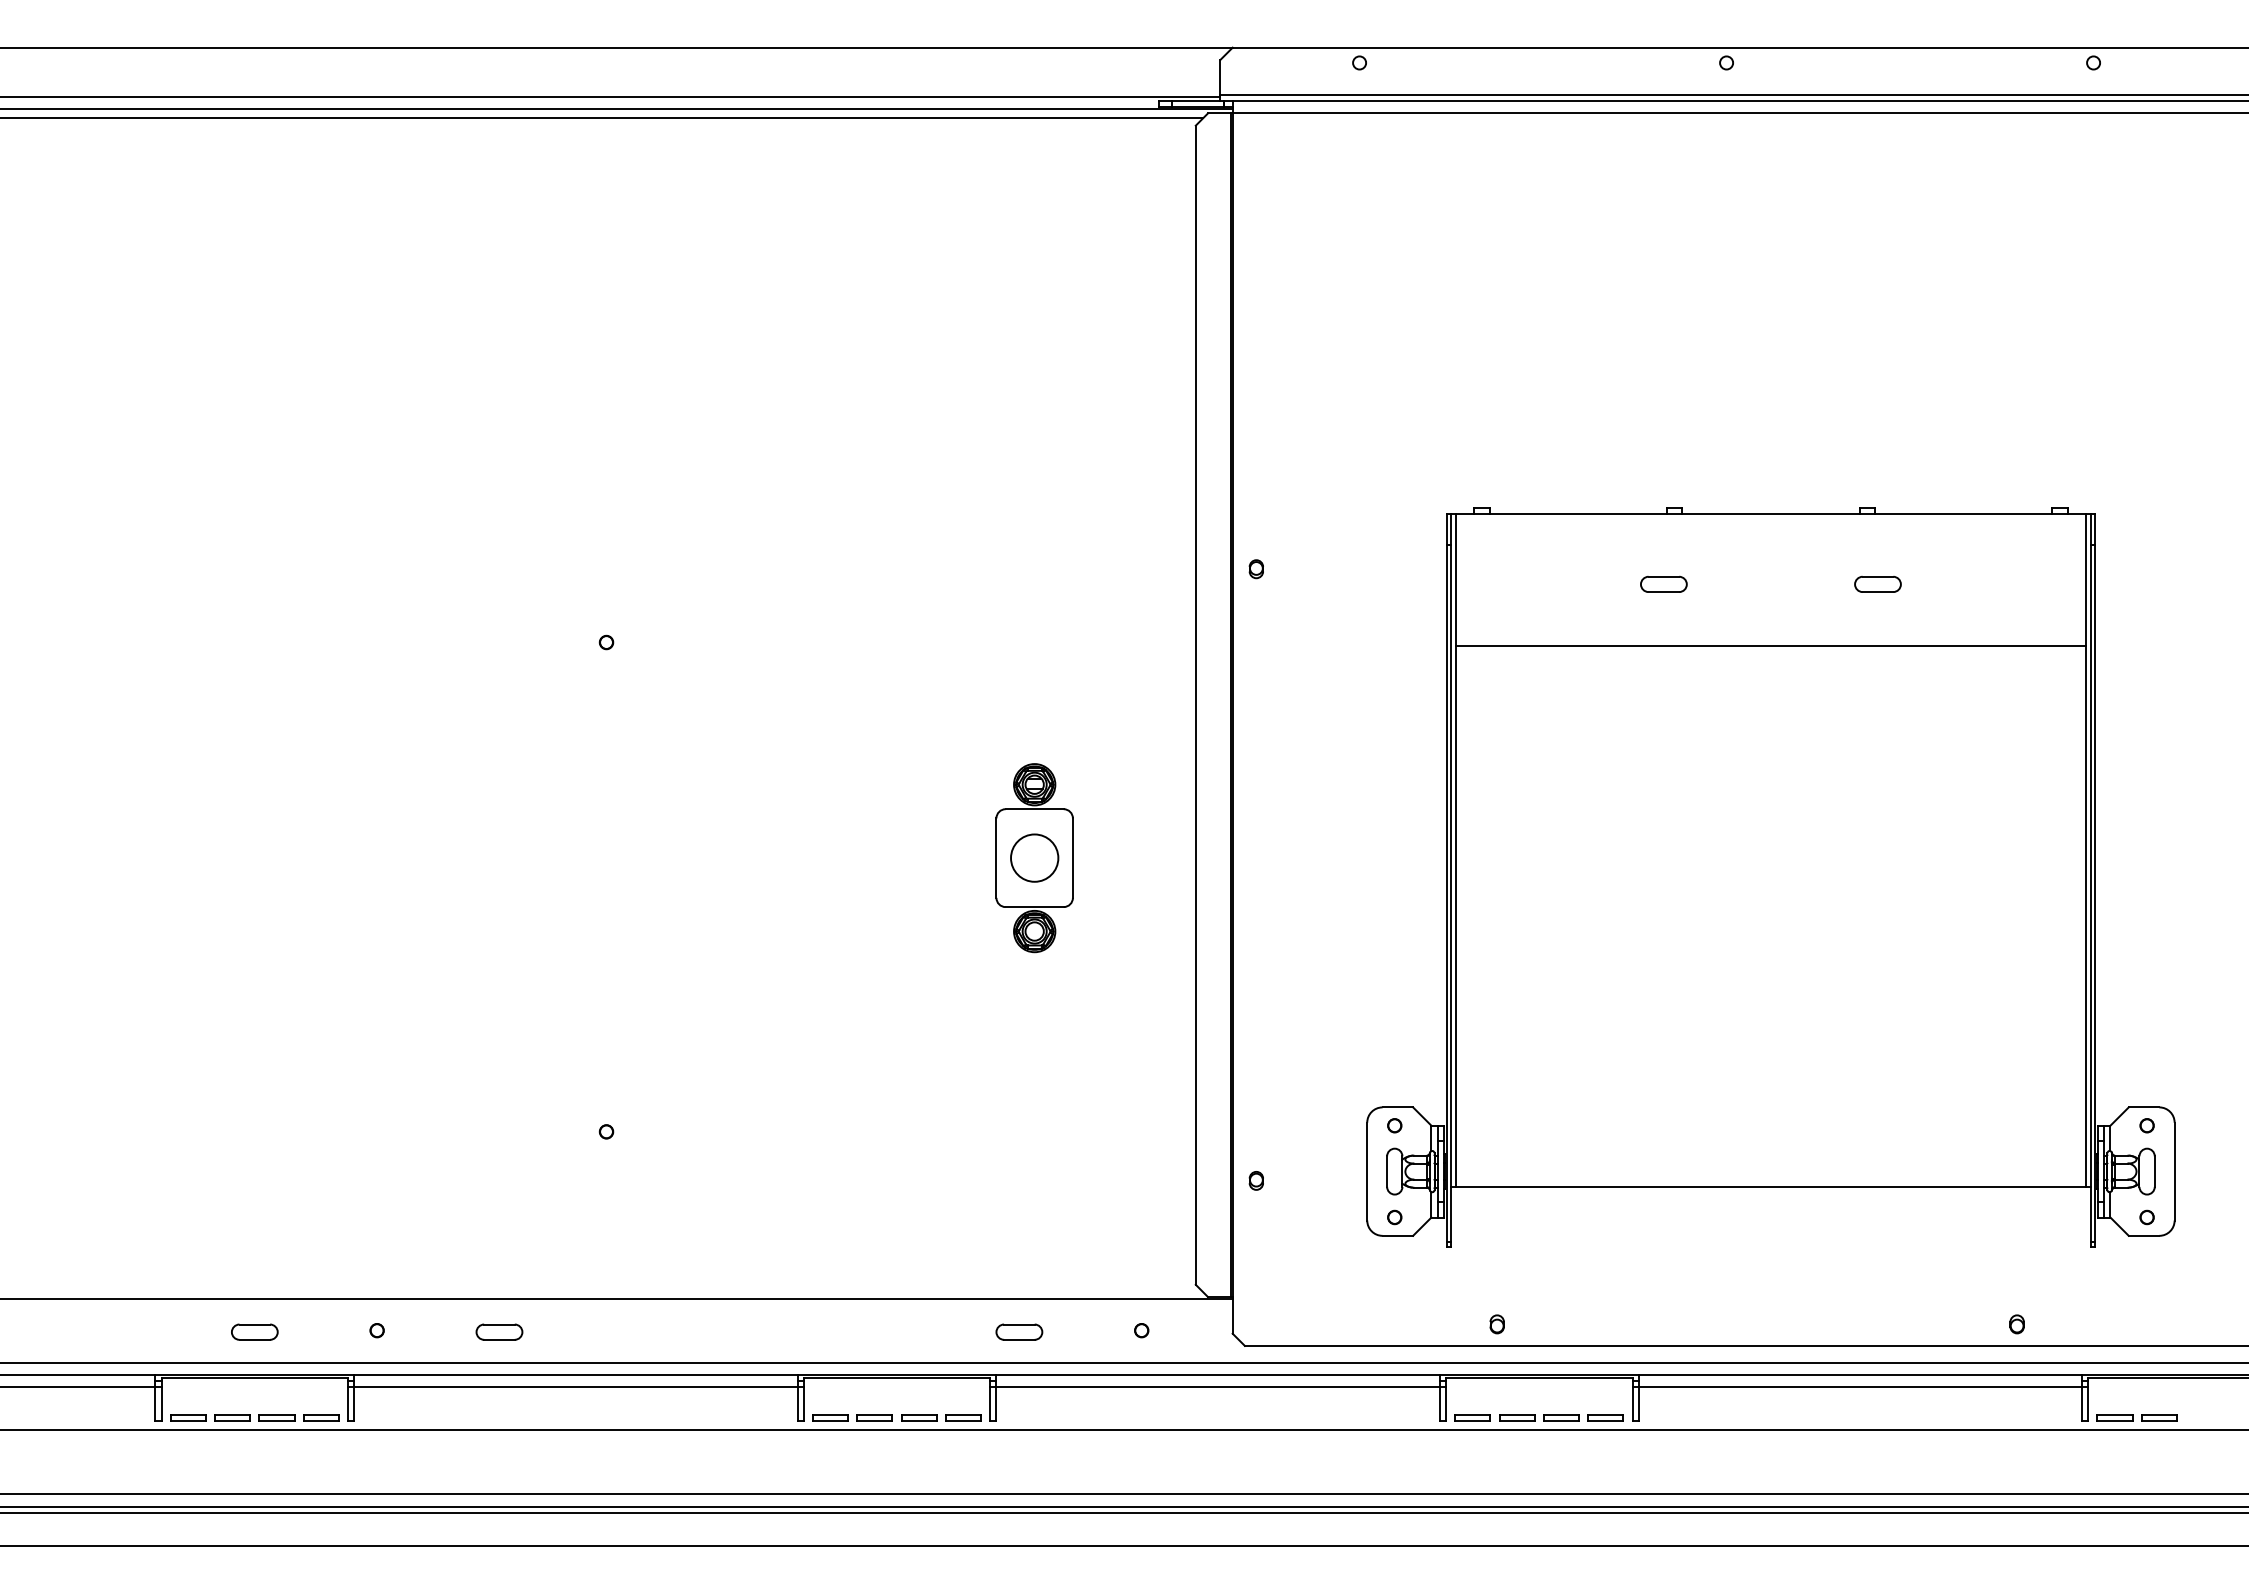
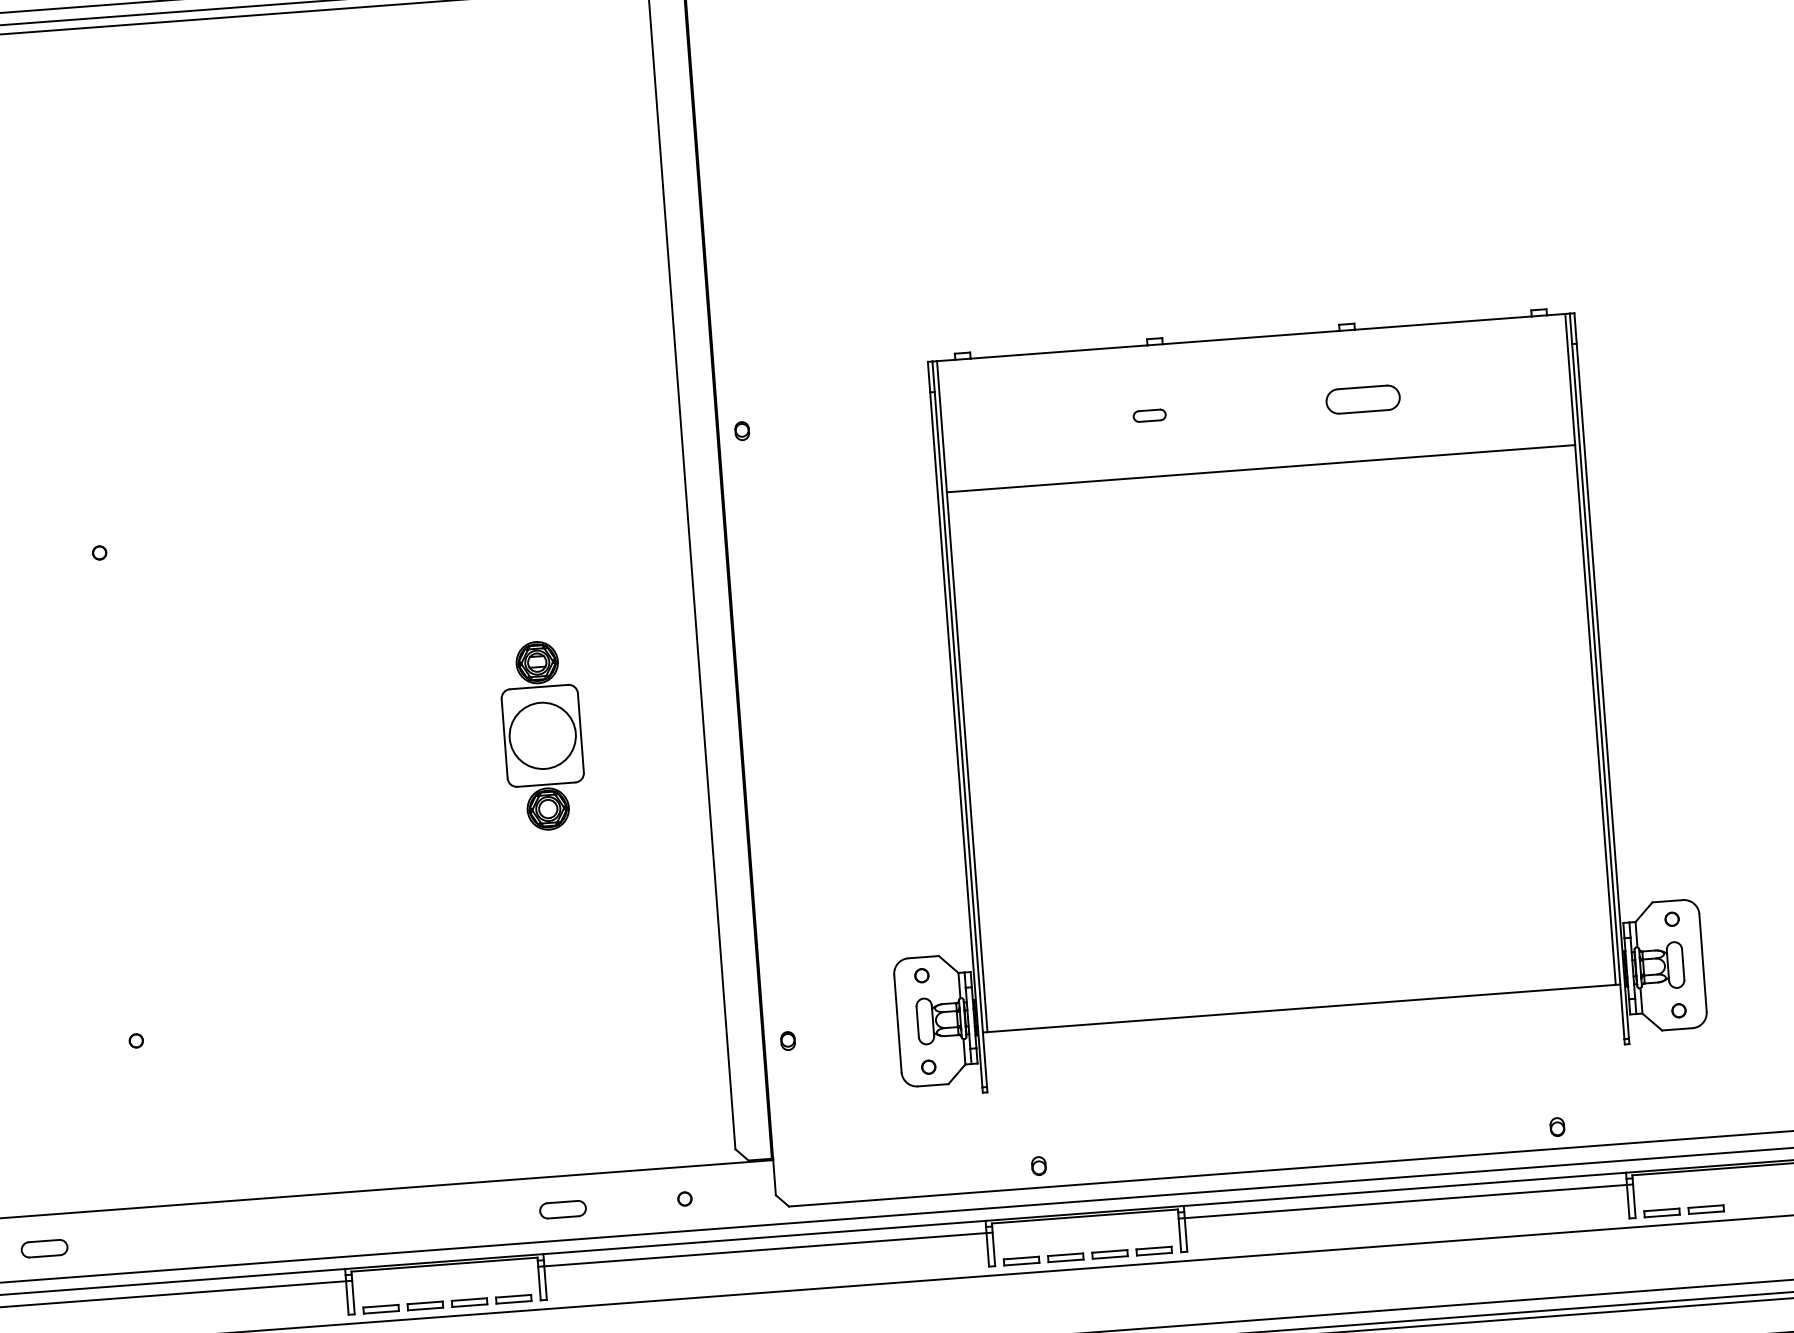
part: (1663, 584) -> (1149, 415), size x0.7
part: (1877, 584) -> (1362, 399), size x1.6
circle: (1034, 857) -> (542, 735), size x1.4

